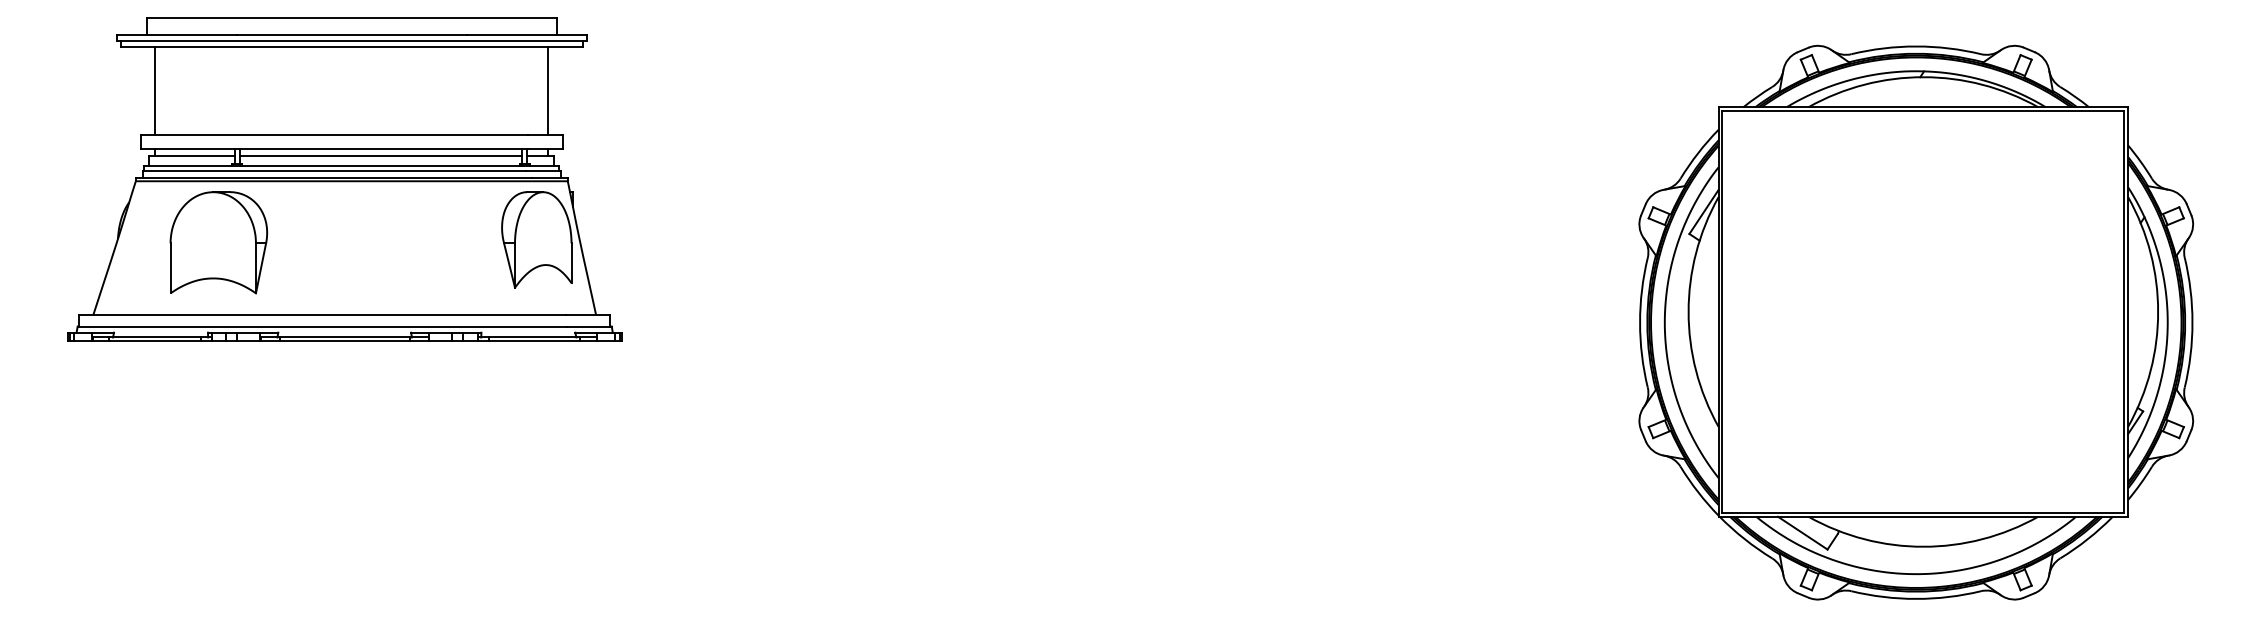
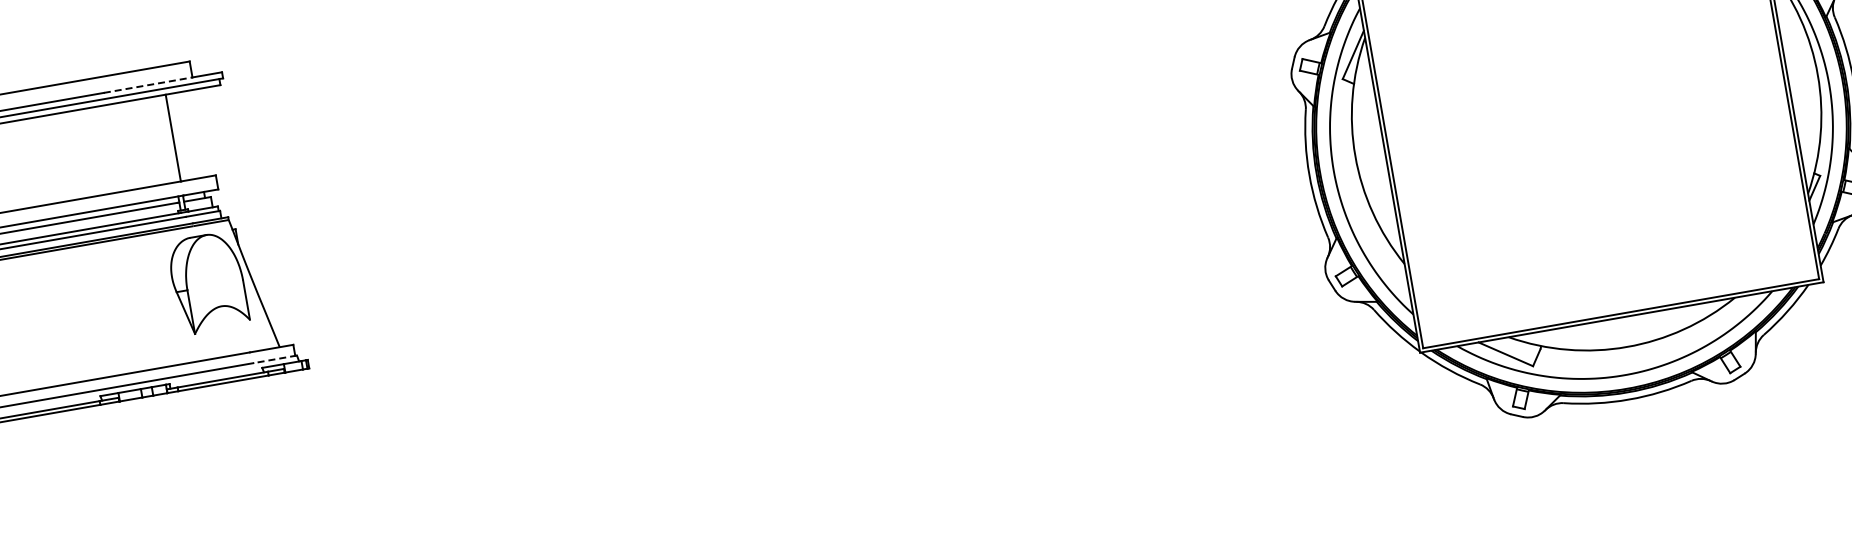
line: (511, 34) -> (148, 85), solid -> dashed
line: (548, 90) -> (173, 137), moved
line: (589, 326) -> (275, 359), solid -> dashed

